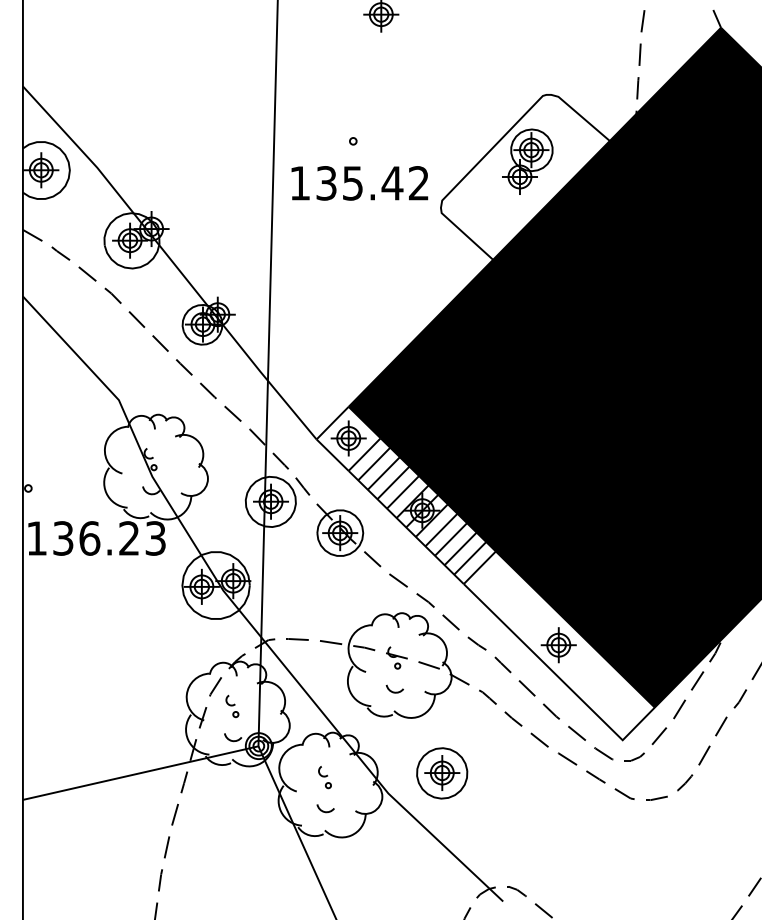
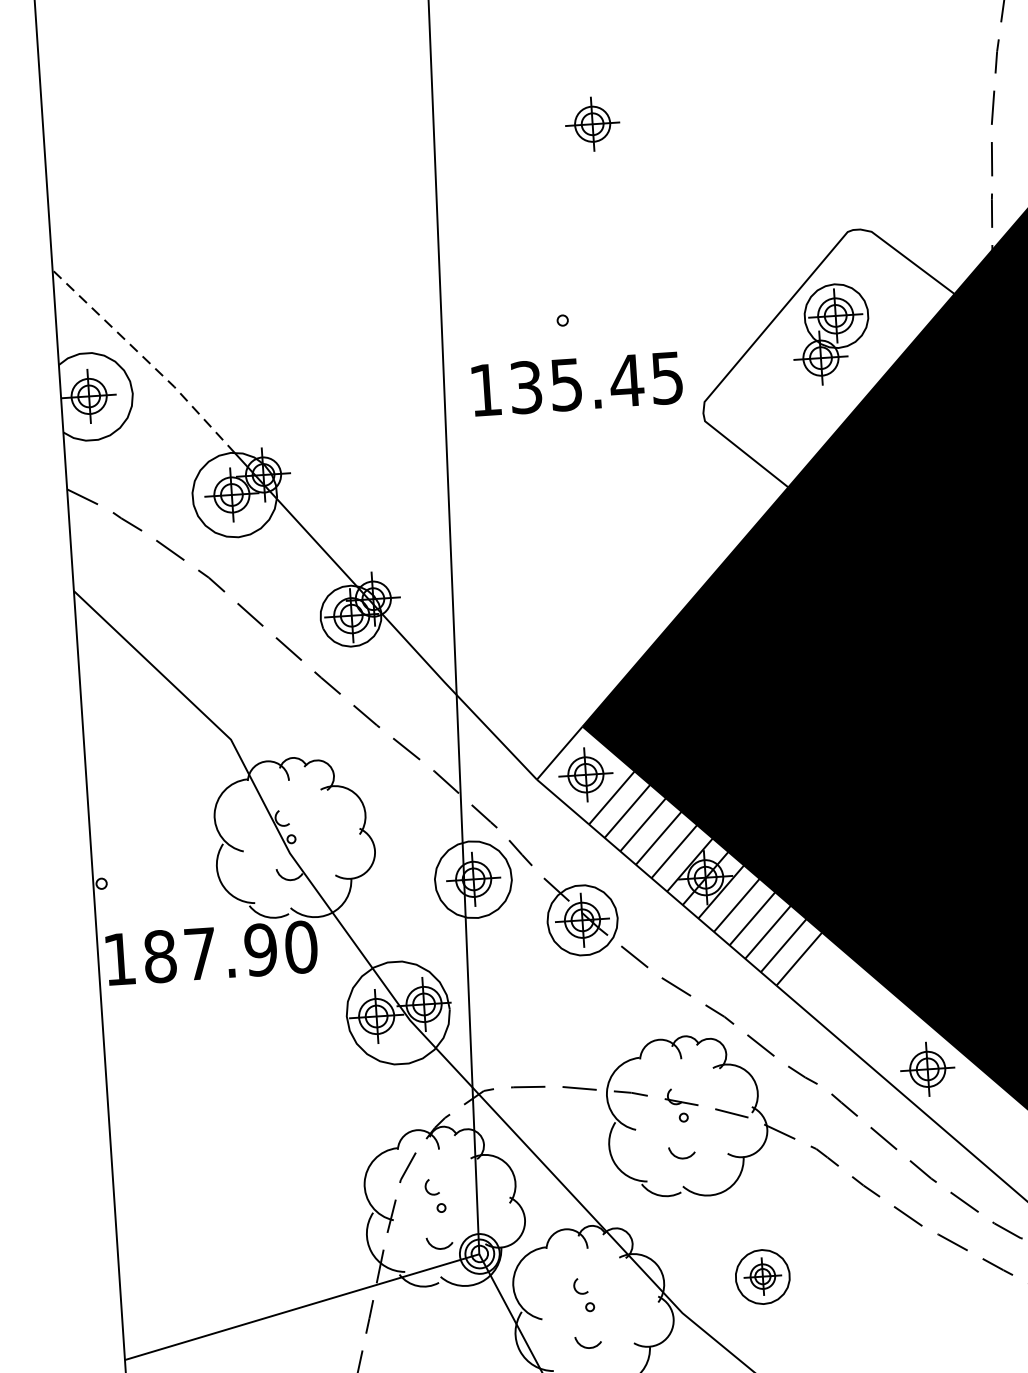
line: (79, 148) -> (145, 359), solid -> dashed
text: (418, 183) -> (666, 378), 135.42 -> 135.45
text: (109, 538) -> (230, 951), 136.23 -> 187.90
part: (442, 773) -> (763, 1277), size x0.7

